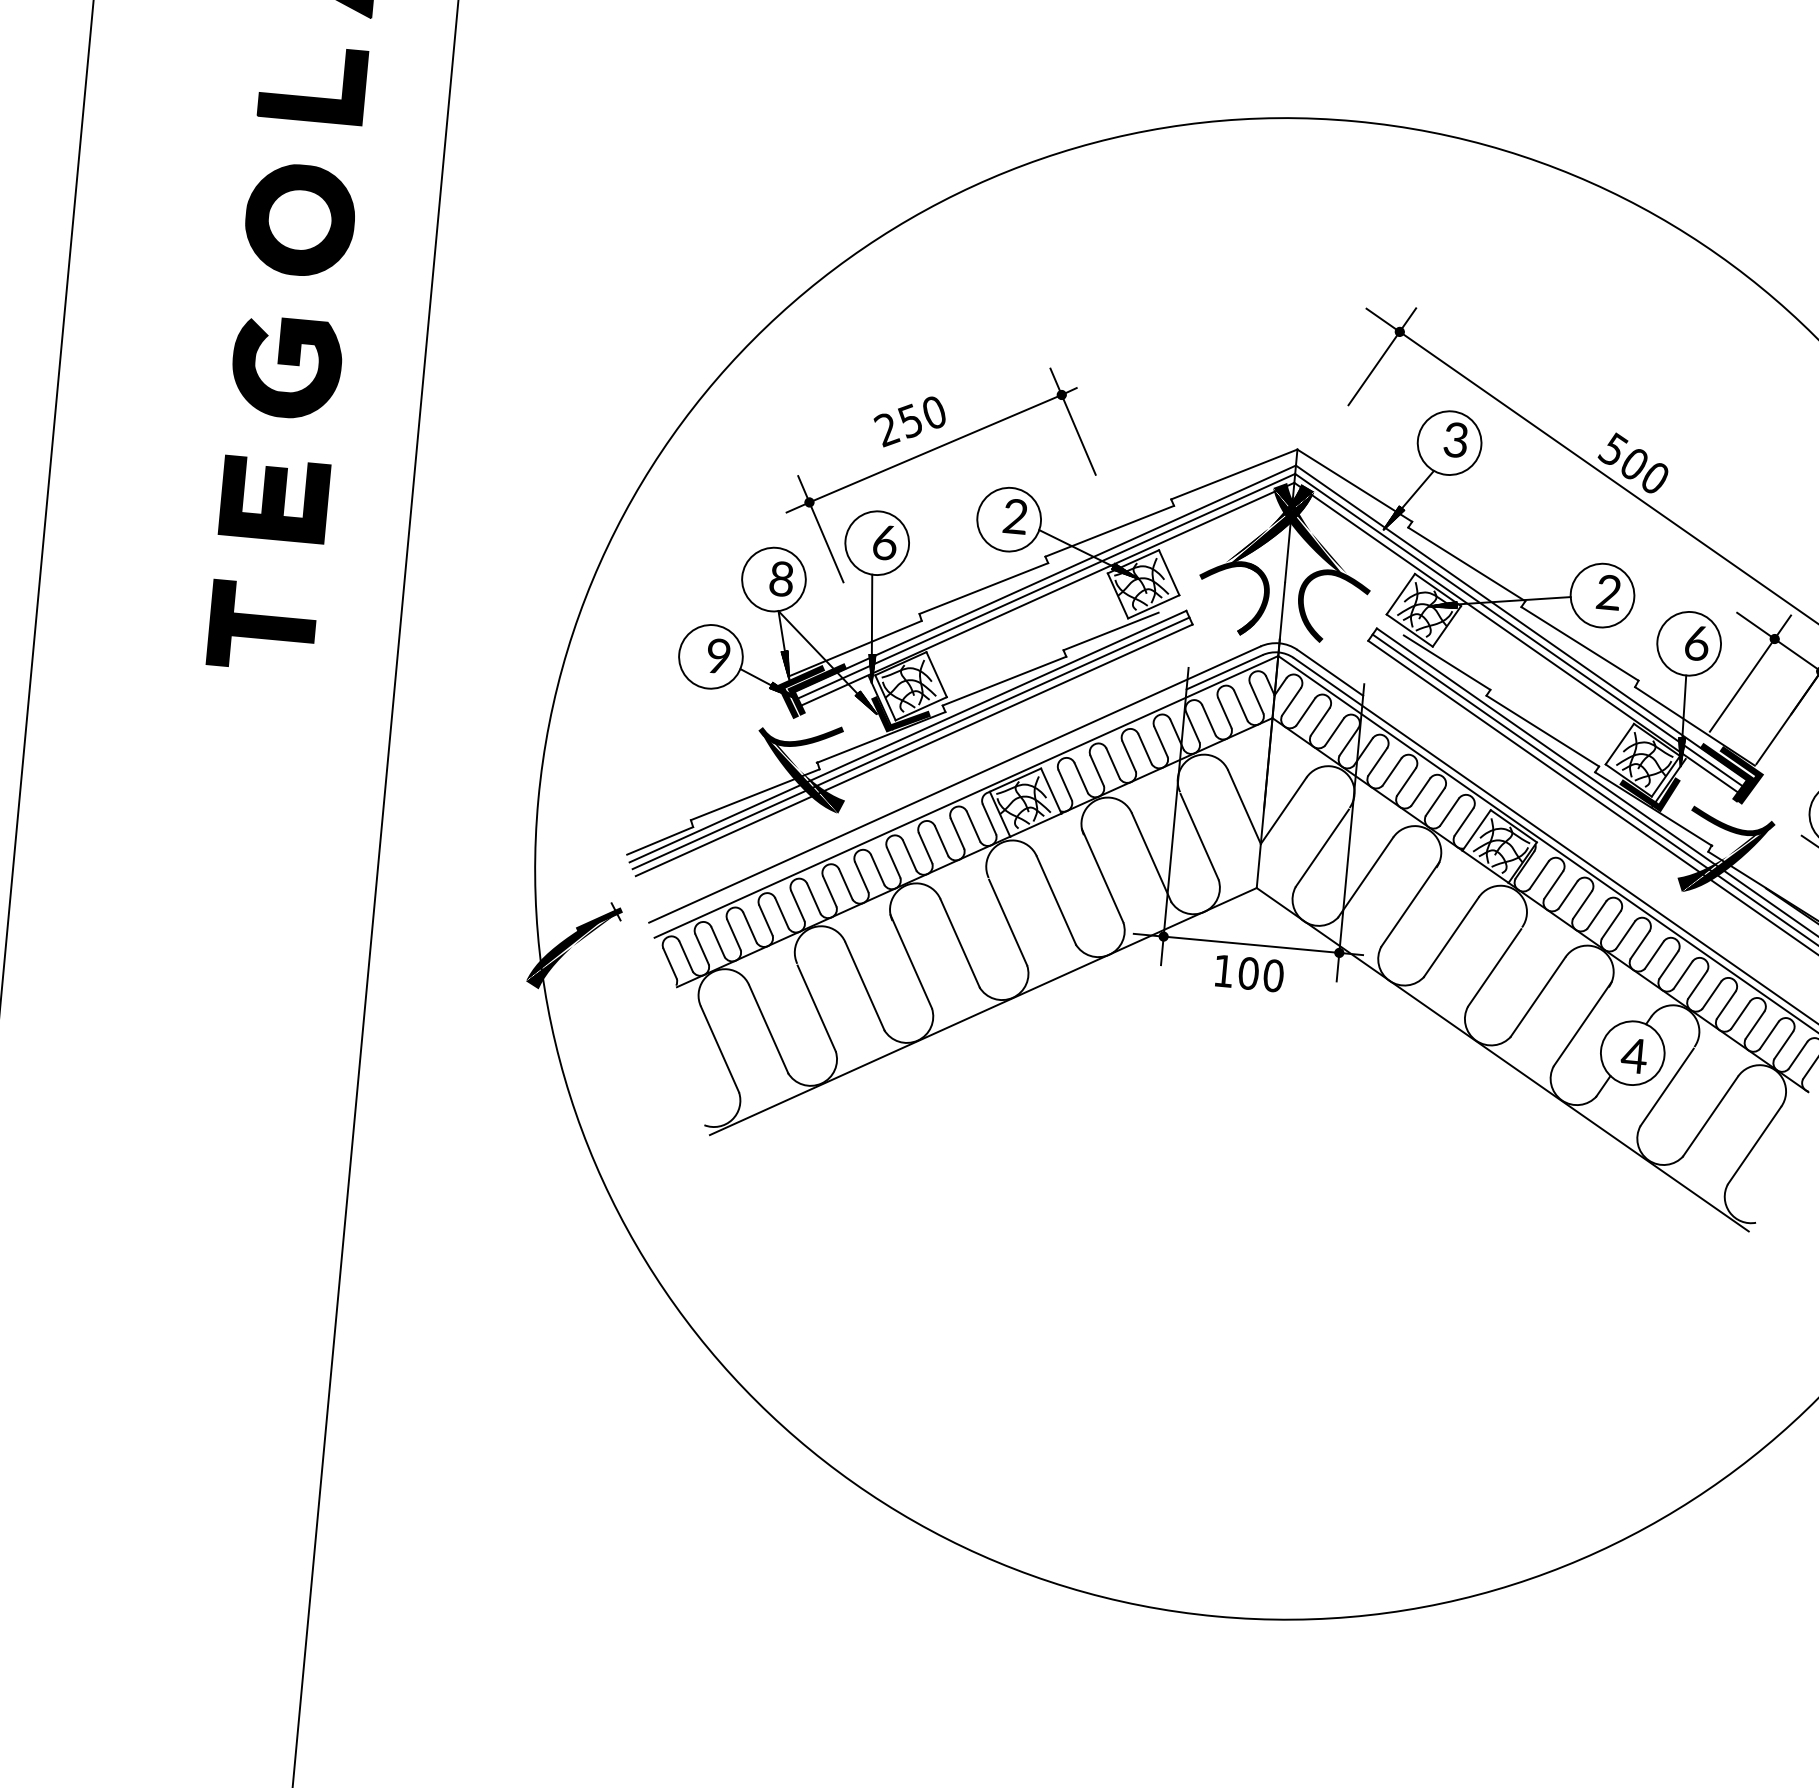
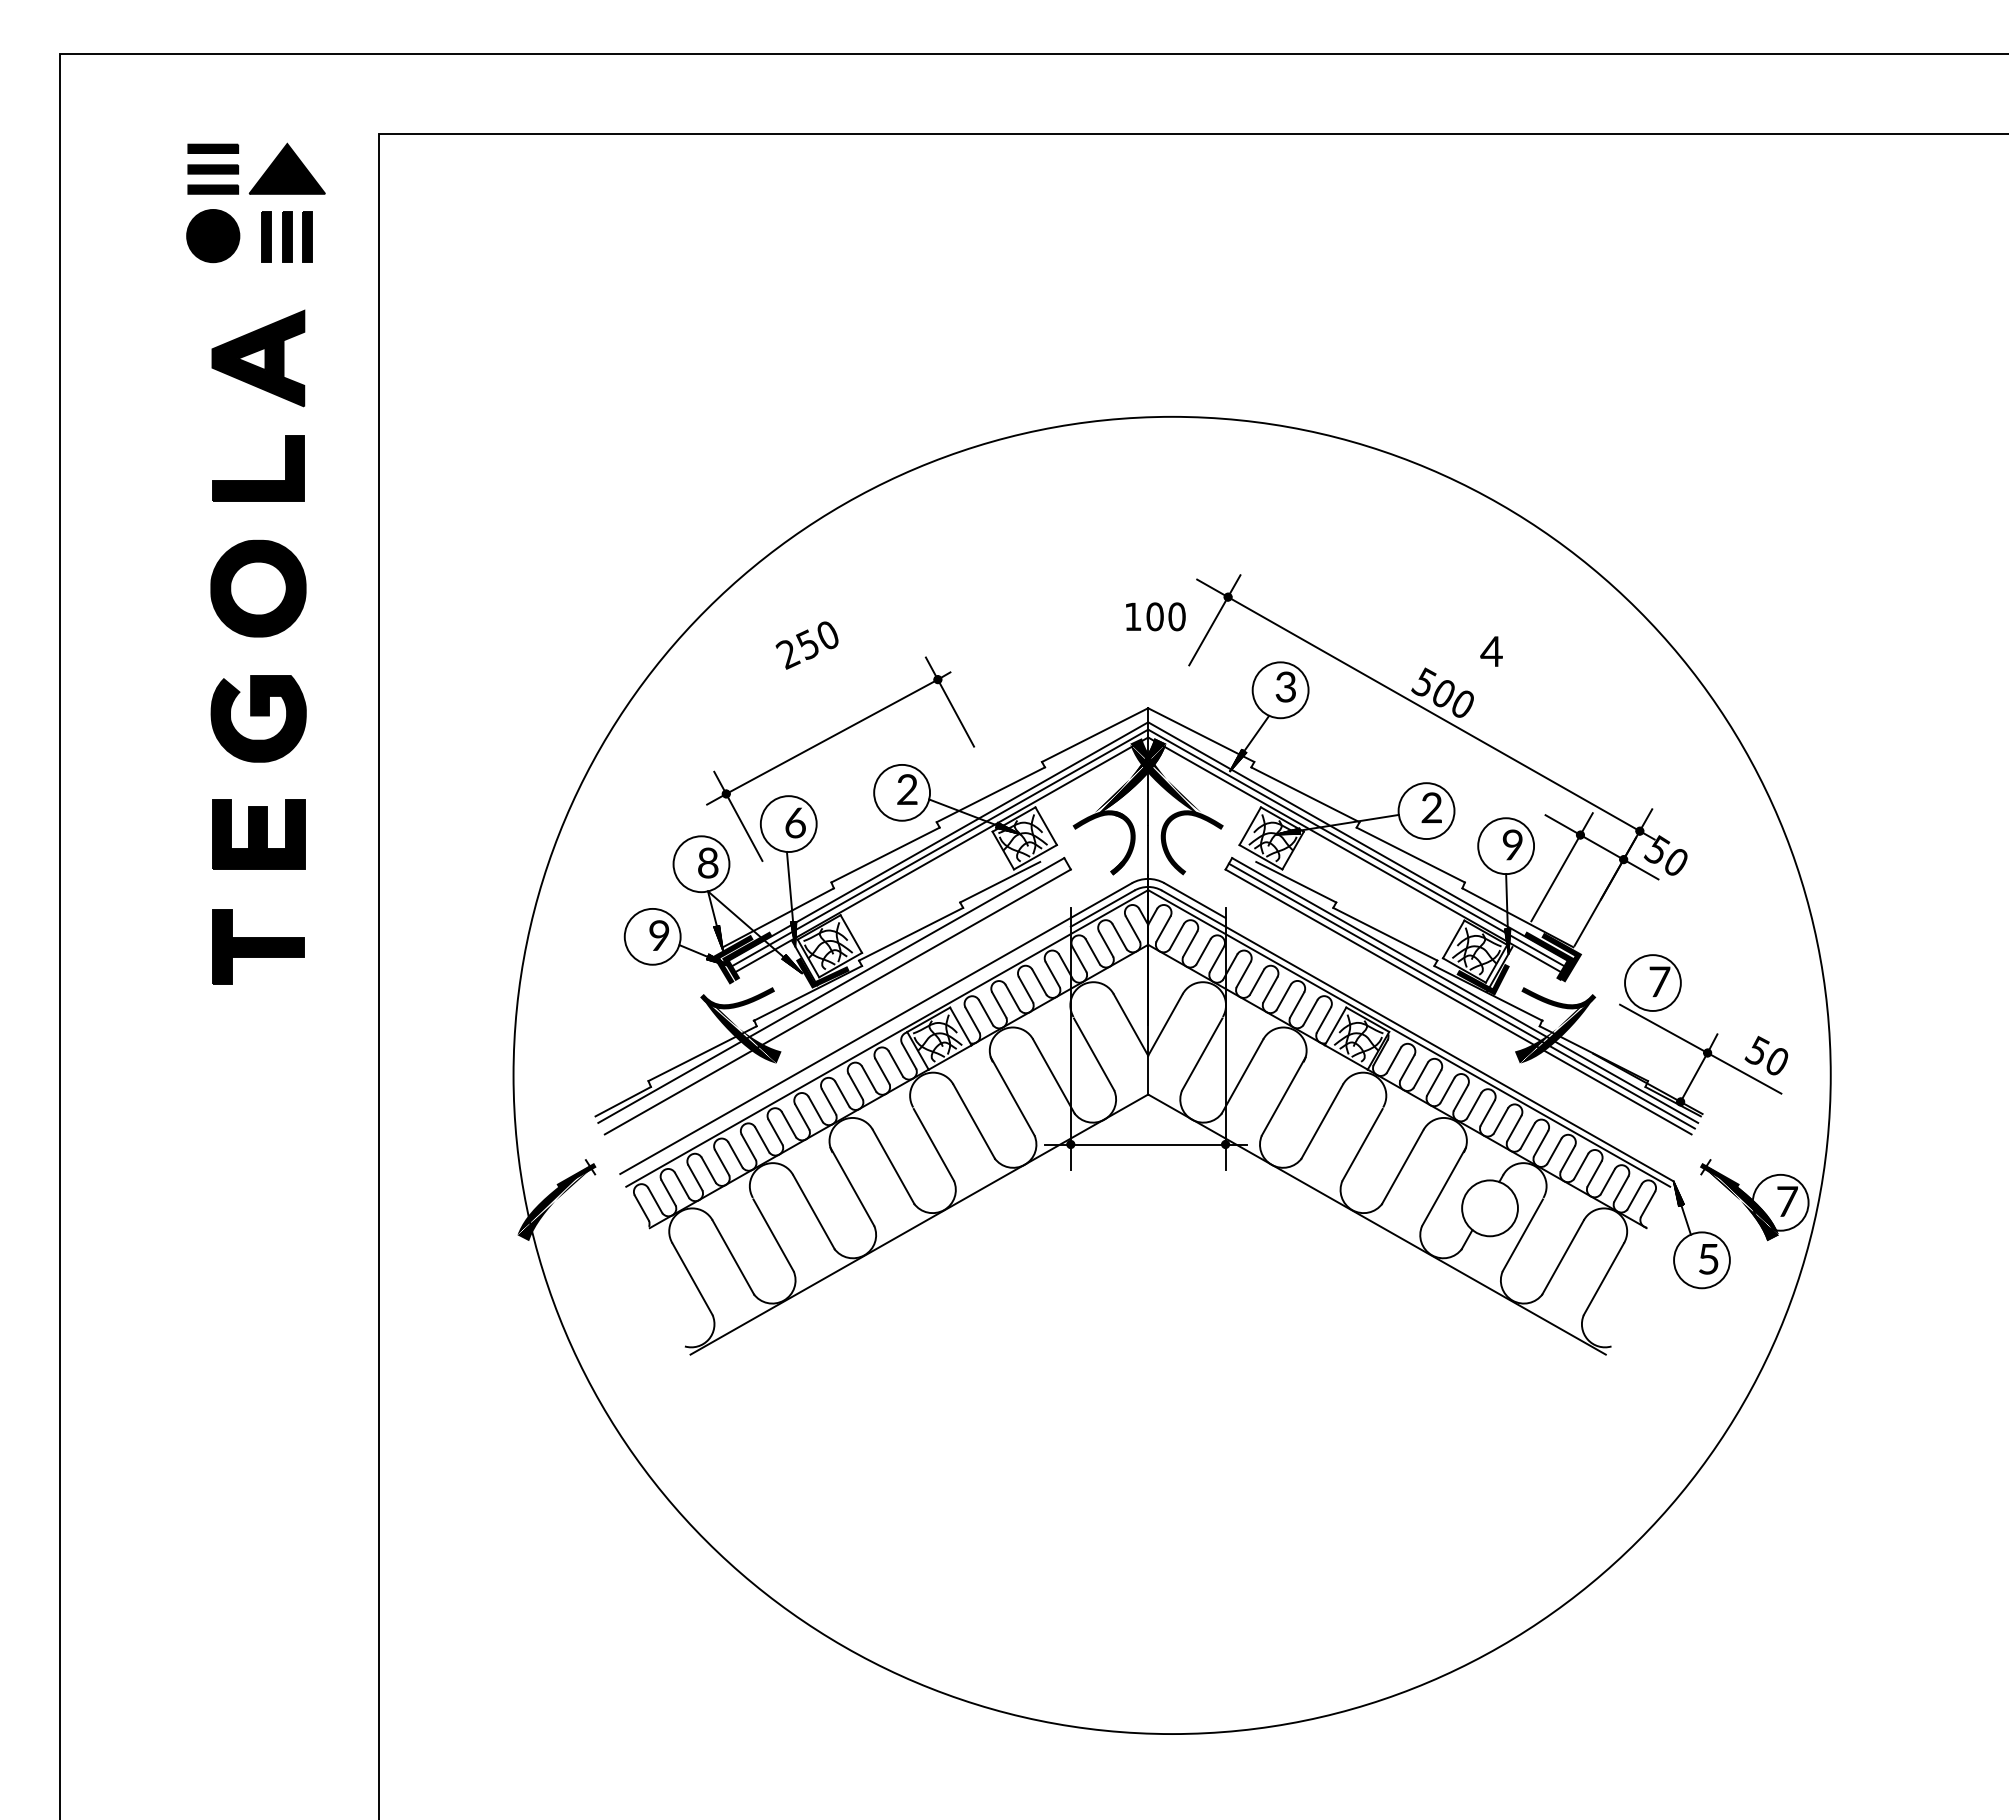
text: (908, 421) -> (806, 645), moved
text: (1696, 642) -> (1512, 844), 6 -> 9
line: (911, 742) -> (834, 995), removed
text: (1249, 973) -> (1155, 616), moved
text: (1634, 1055) -> (1491, 651), moved

